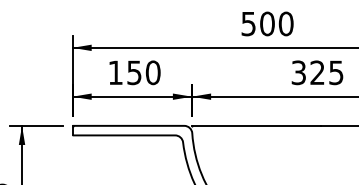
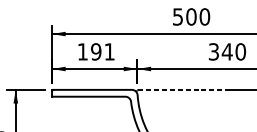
text: (143, 72) -> (102, 51), 150 -> 191
text: (326, 72) -> (233, 51), 325 -> 340
line: (256, 125) -> (183, 89), solid -> dashed

